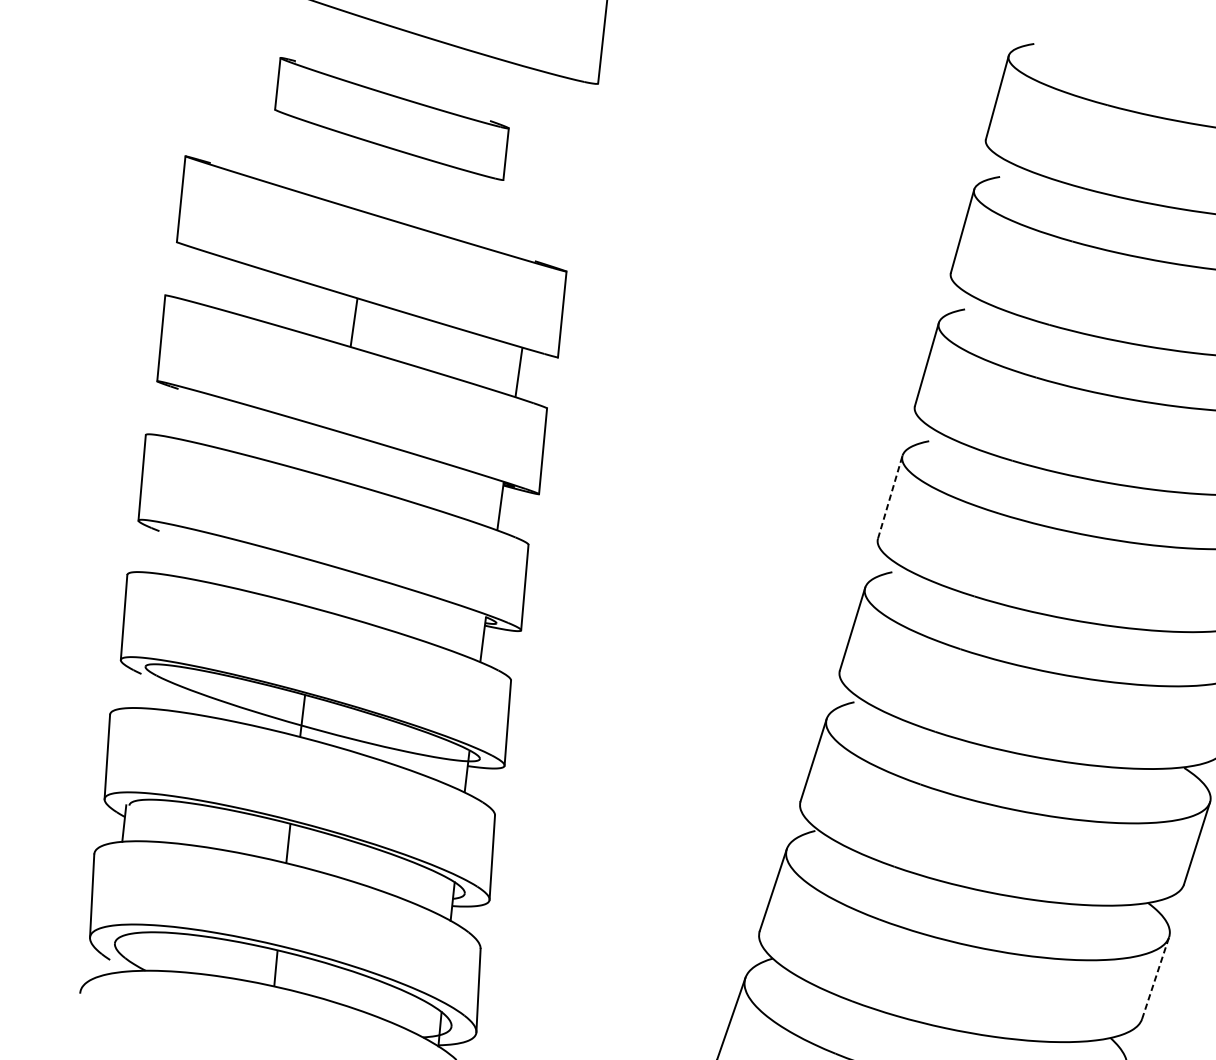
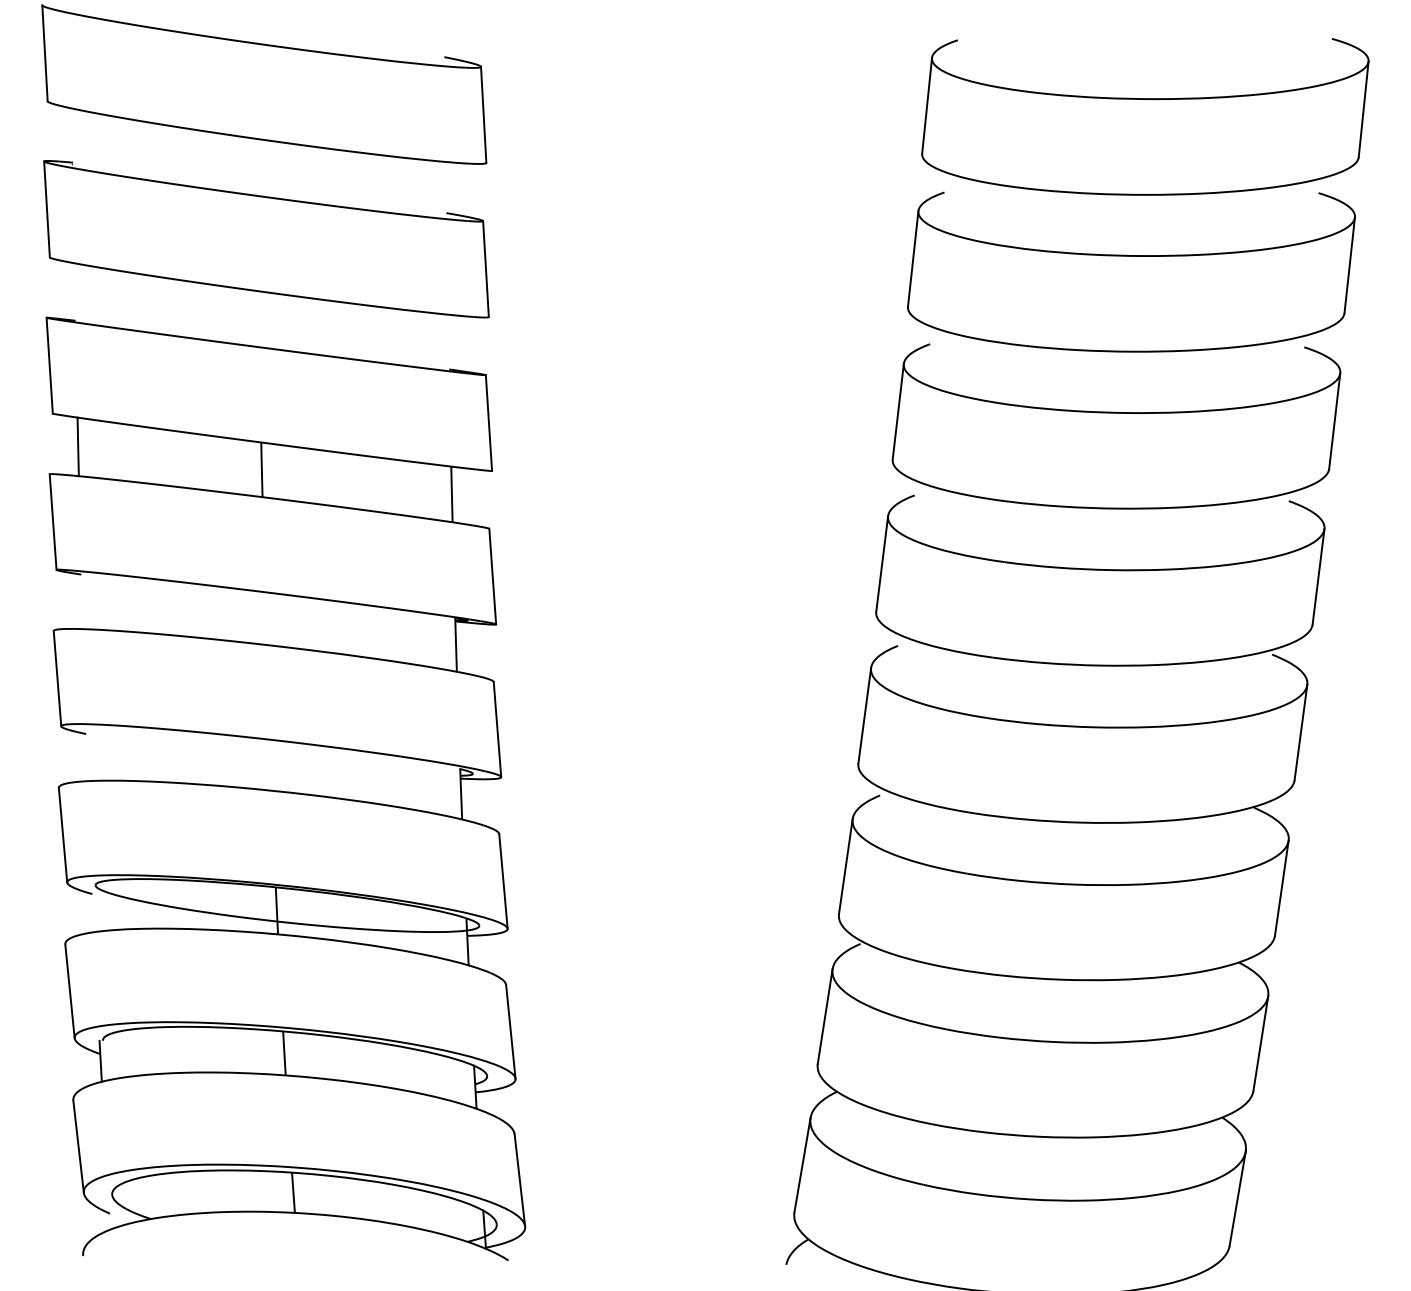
part: (391, 119) -> (266, 239), size x1.67
line: (193, 274) -> (77, 446), added
line: (890, 496) -> (882, 563), dashed -> solid
line: (1155, 977) -> (1260, 1043), dashed -> solid

